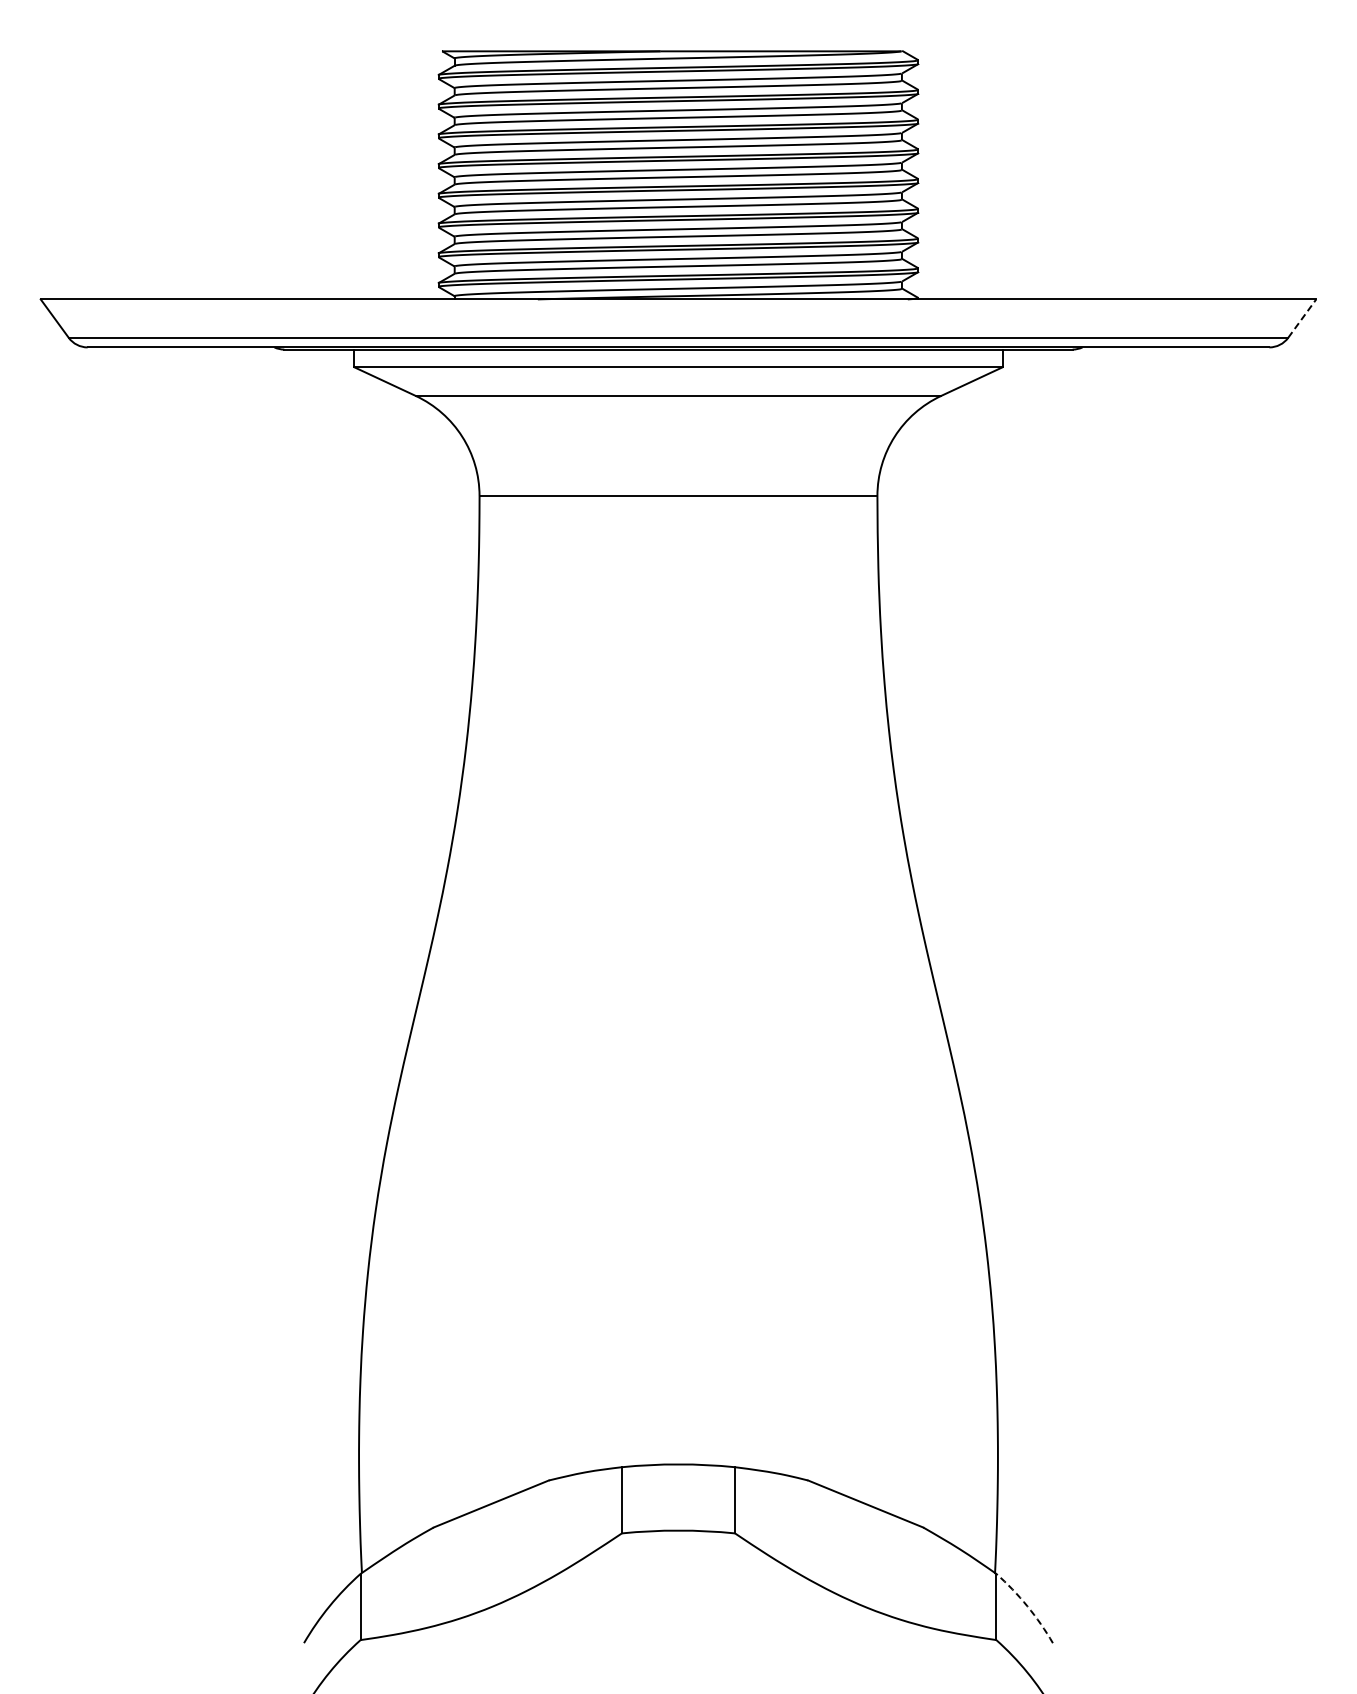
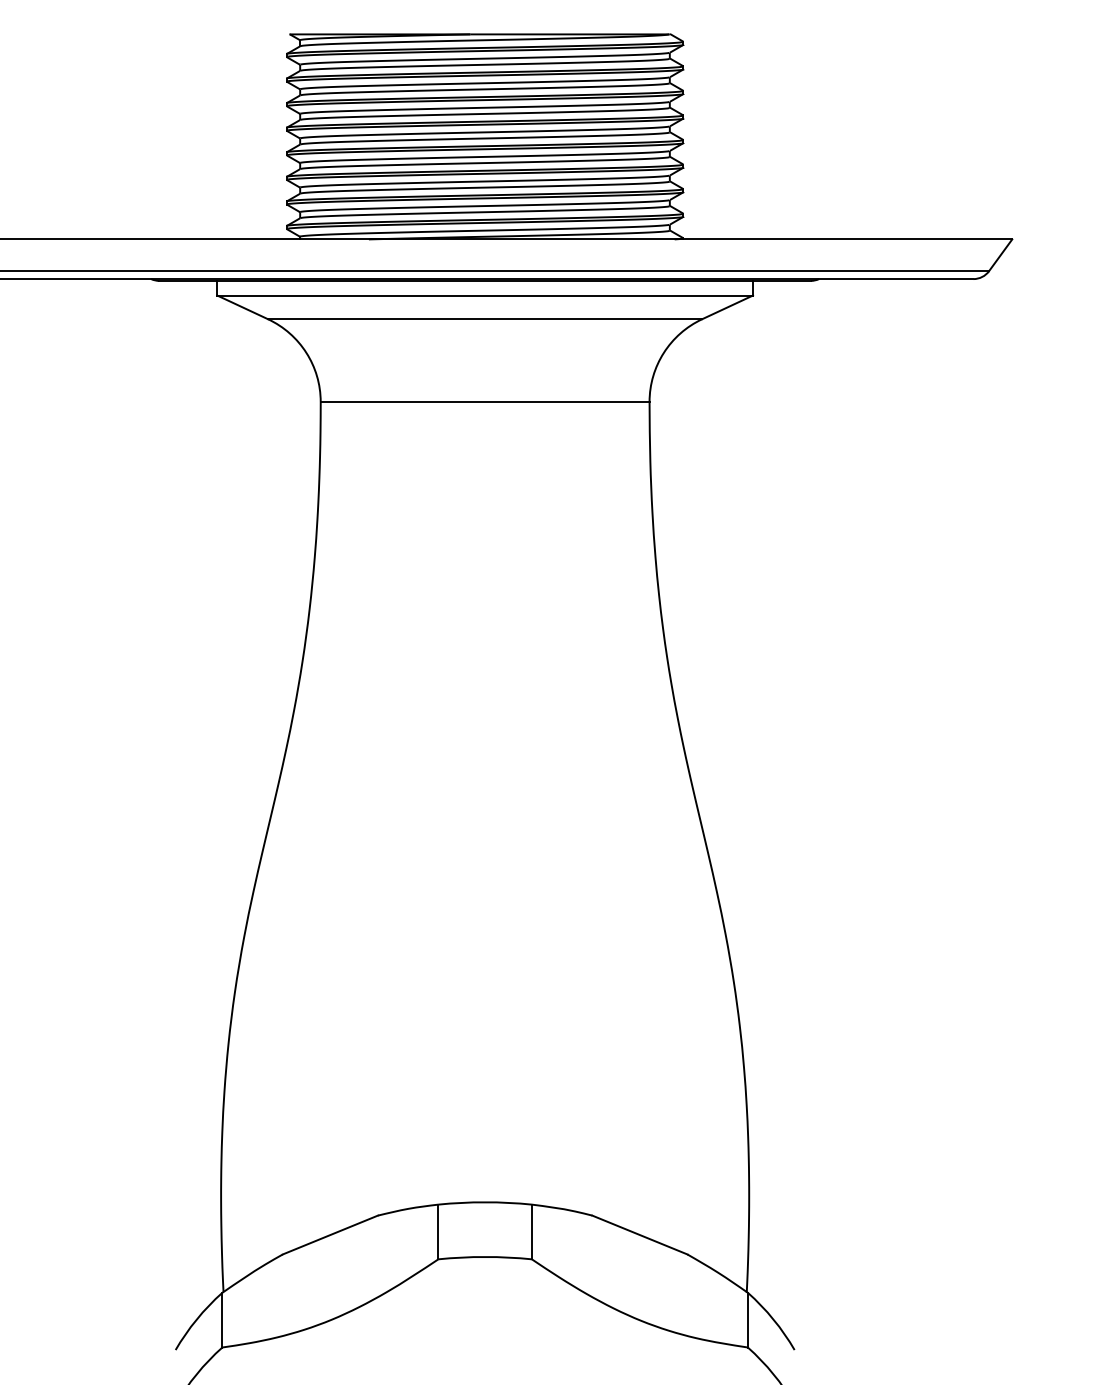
line: (1302, 318) -> (1000, 255), dashed -> solid
arc: (1027, 1606) -> (773, 1319), dashed -> solid

